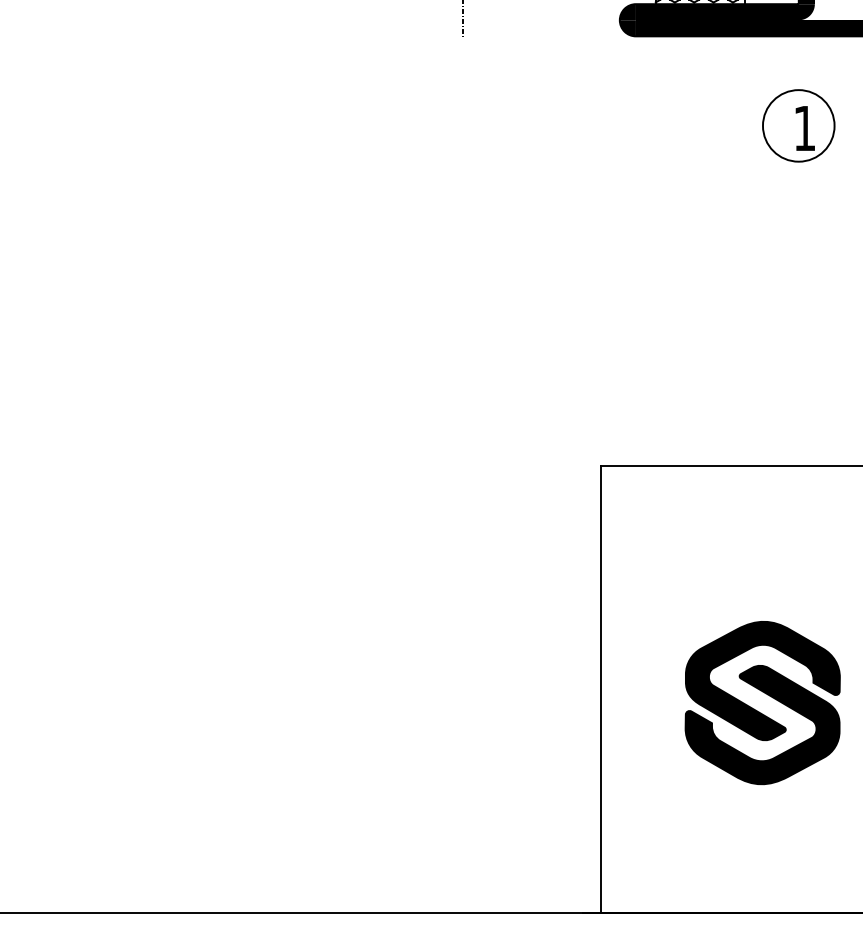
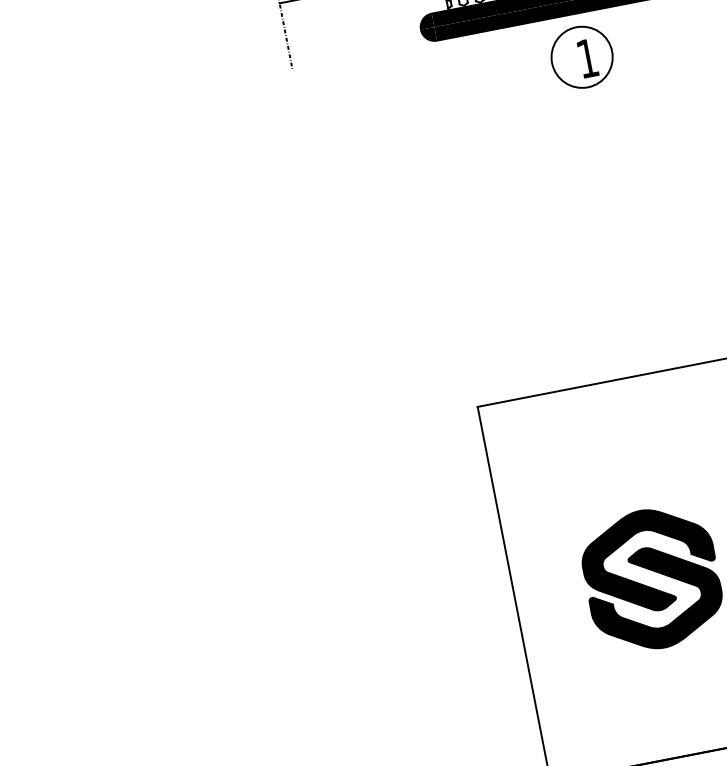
part: (798, 125) -> (581, 57), moved

